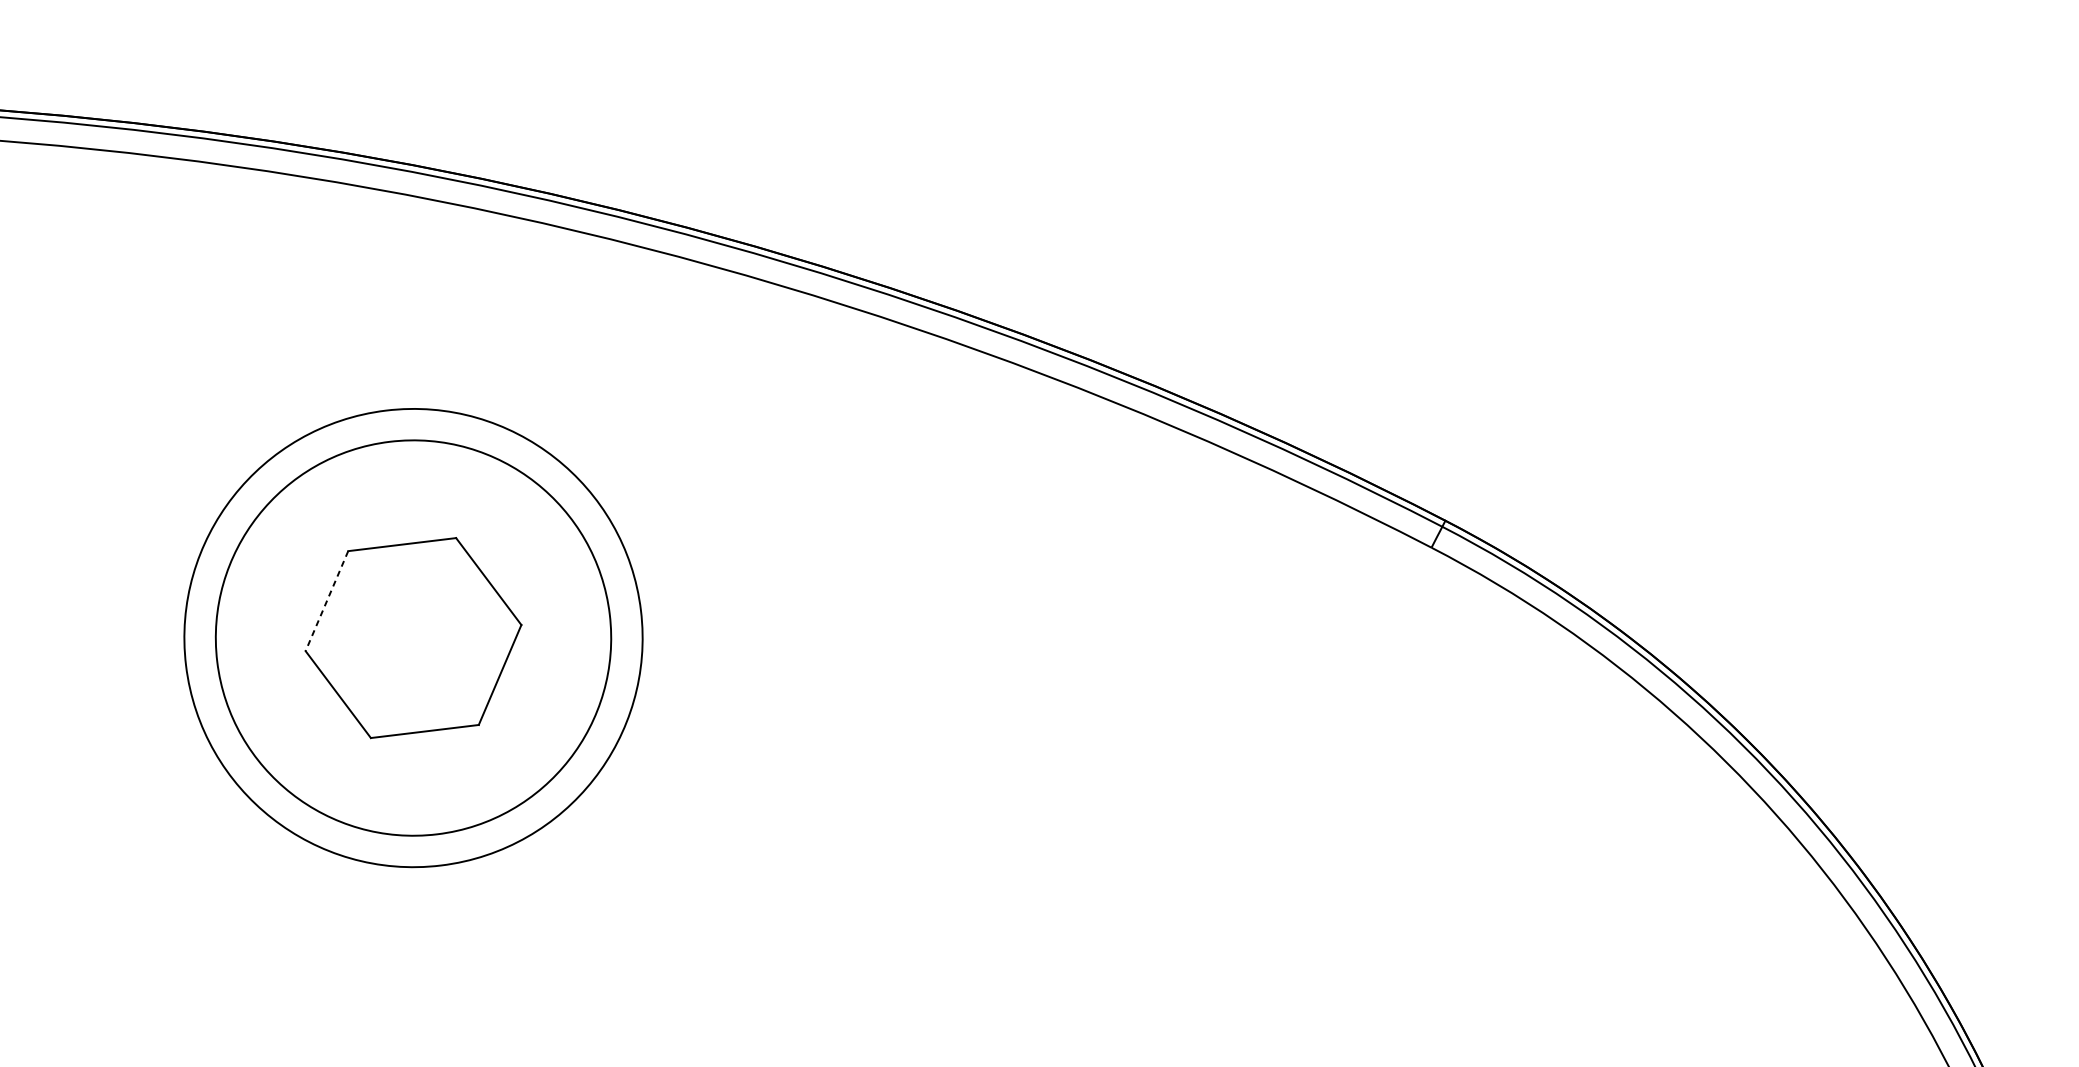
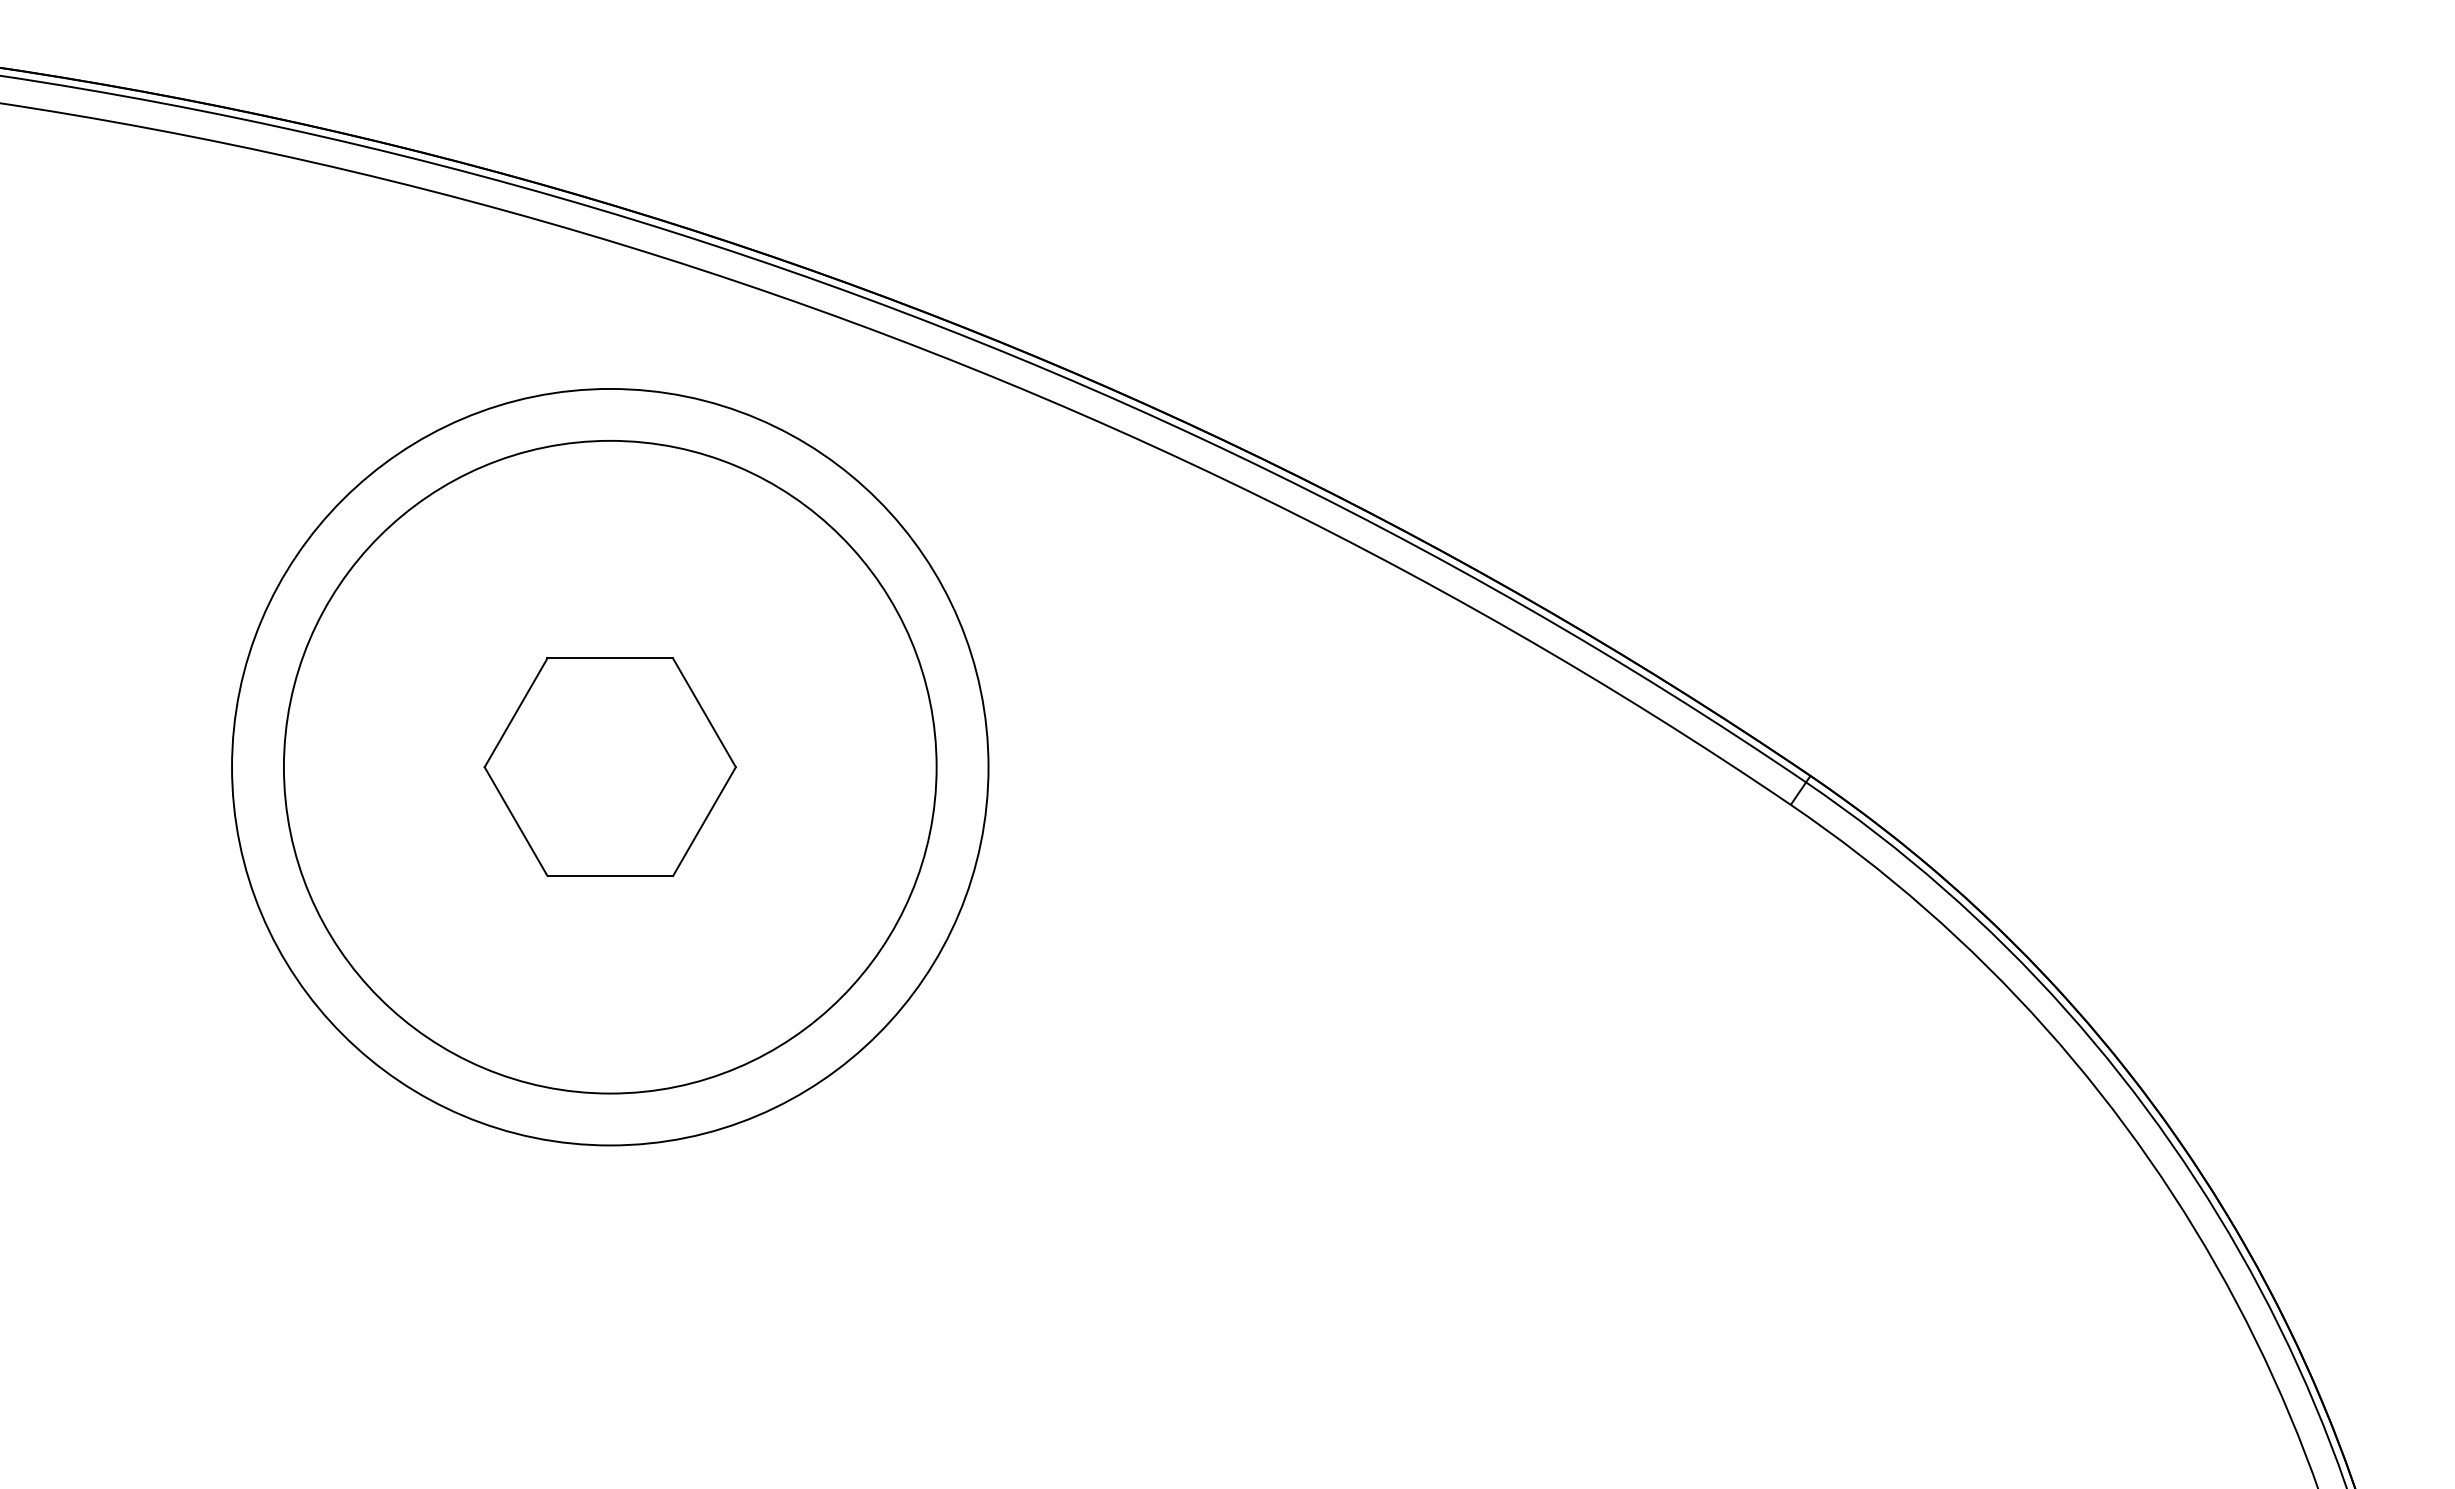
line: (327, 600) -> (516, 712), dashed -> solid
circle: (412, 637) -> (609, 766), size x1.43
circle: (413, 637) -> (610, 766), size x1.43

